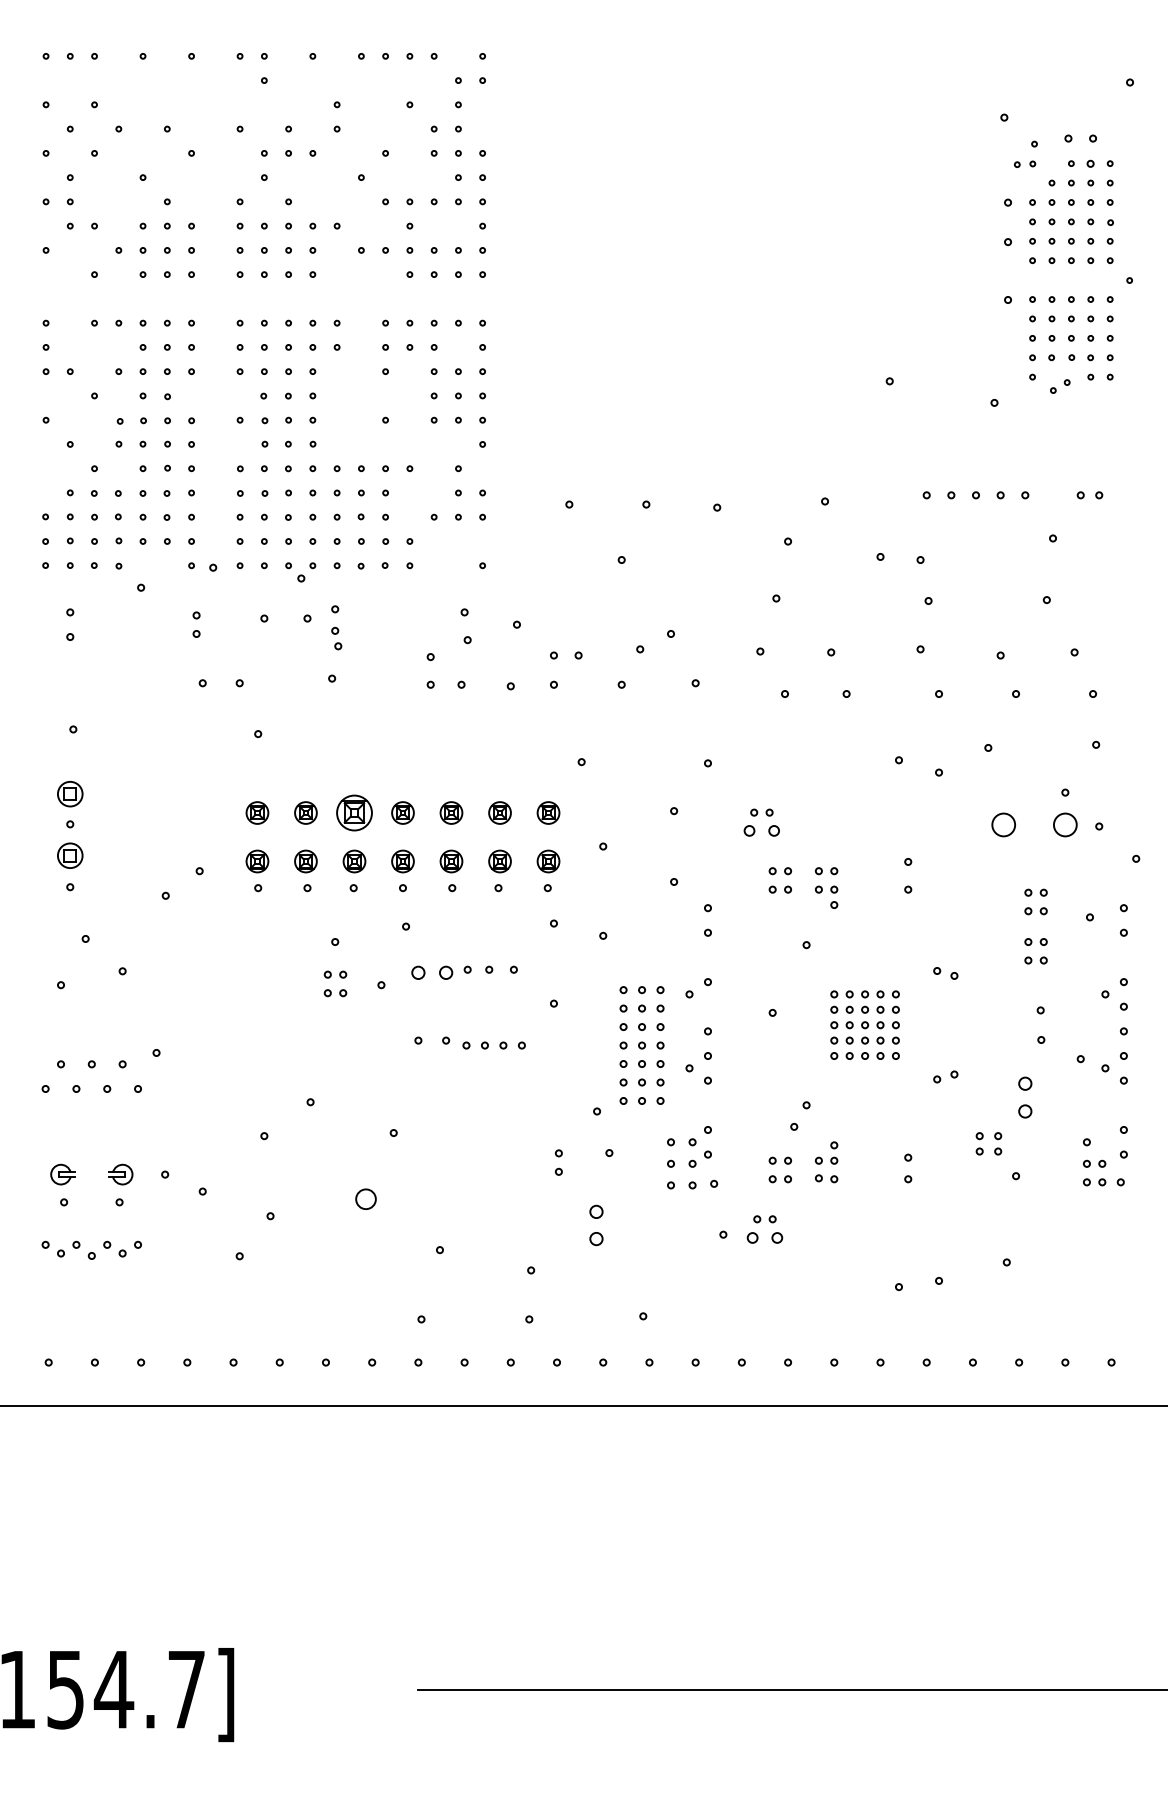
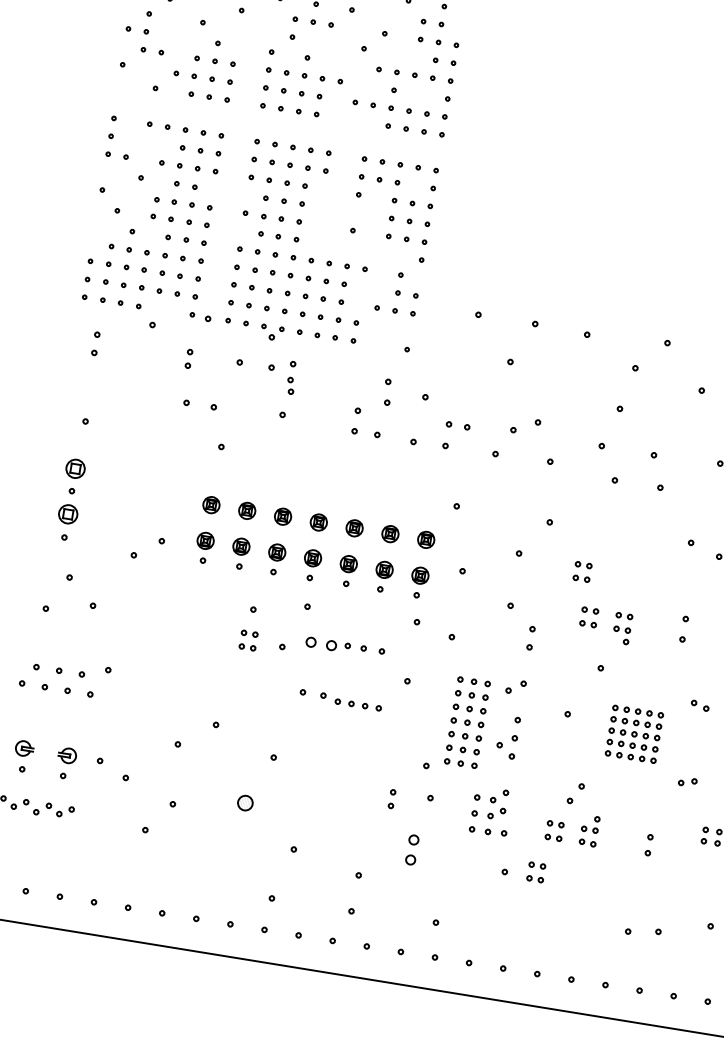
part: (354, 812) -> (283, 516), size x0.62
part: (761, 831) -> (581, 579), size x0.62
part: (764, 1237) -> (534, 878), size x0.62

